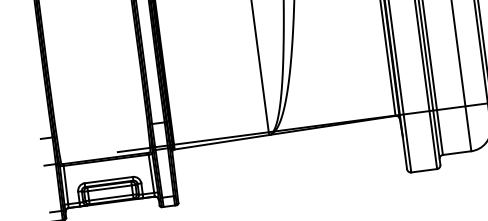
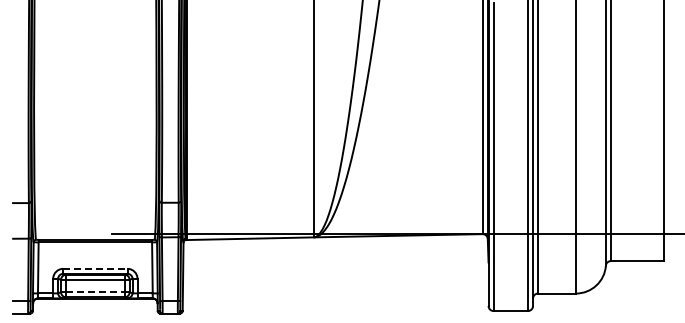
line: (108, 179) -> (95, 268), solid -> dashed
line: (111, 197) -> (95, 292), solid -> dashed

